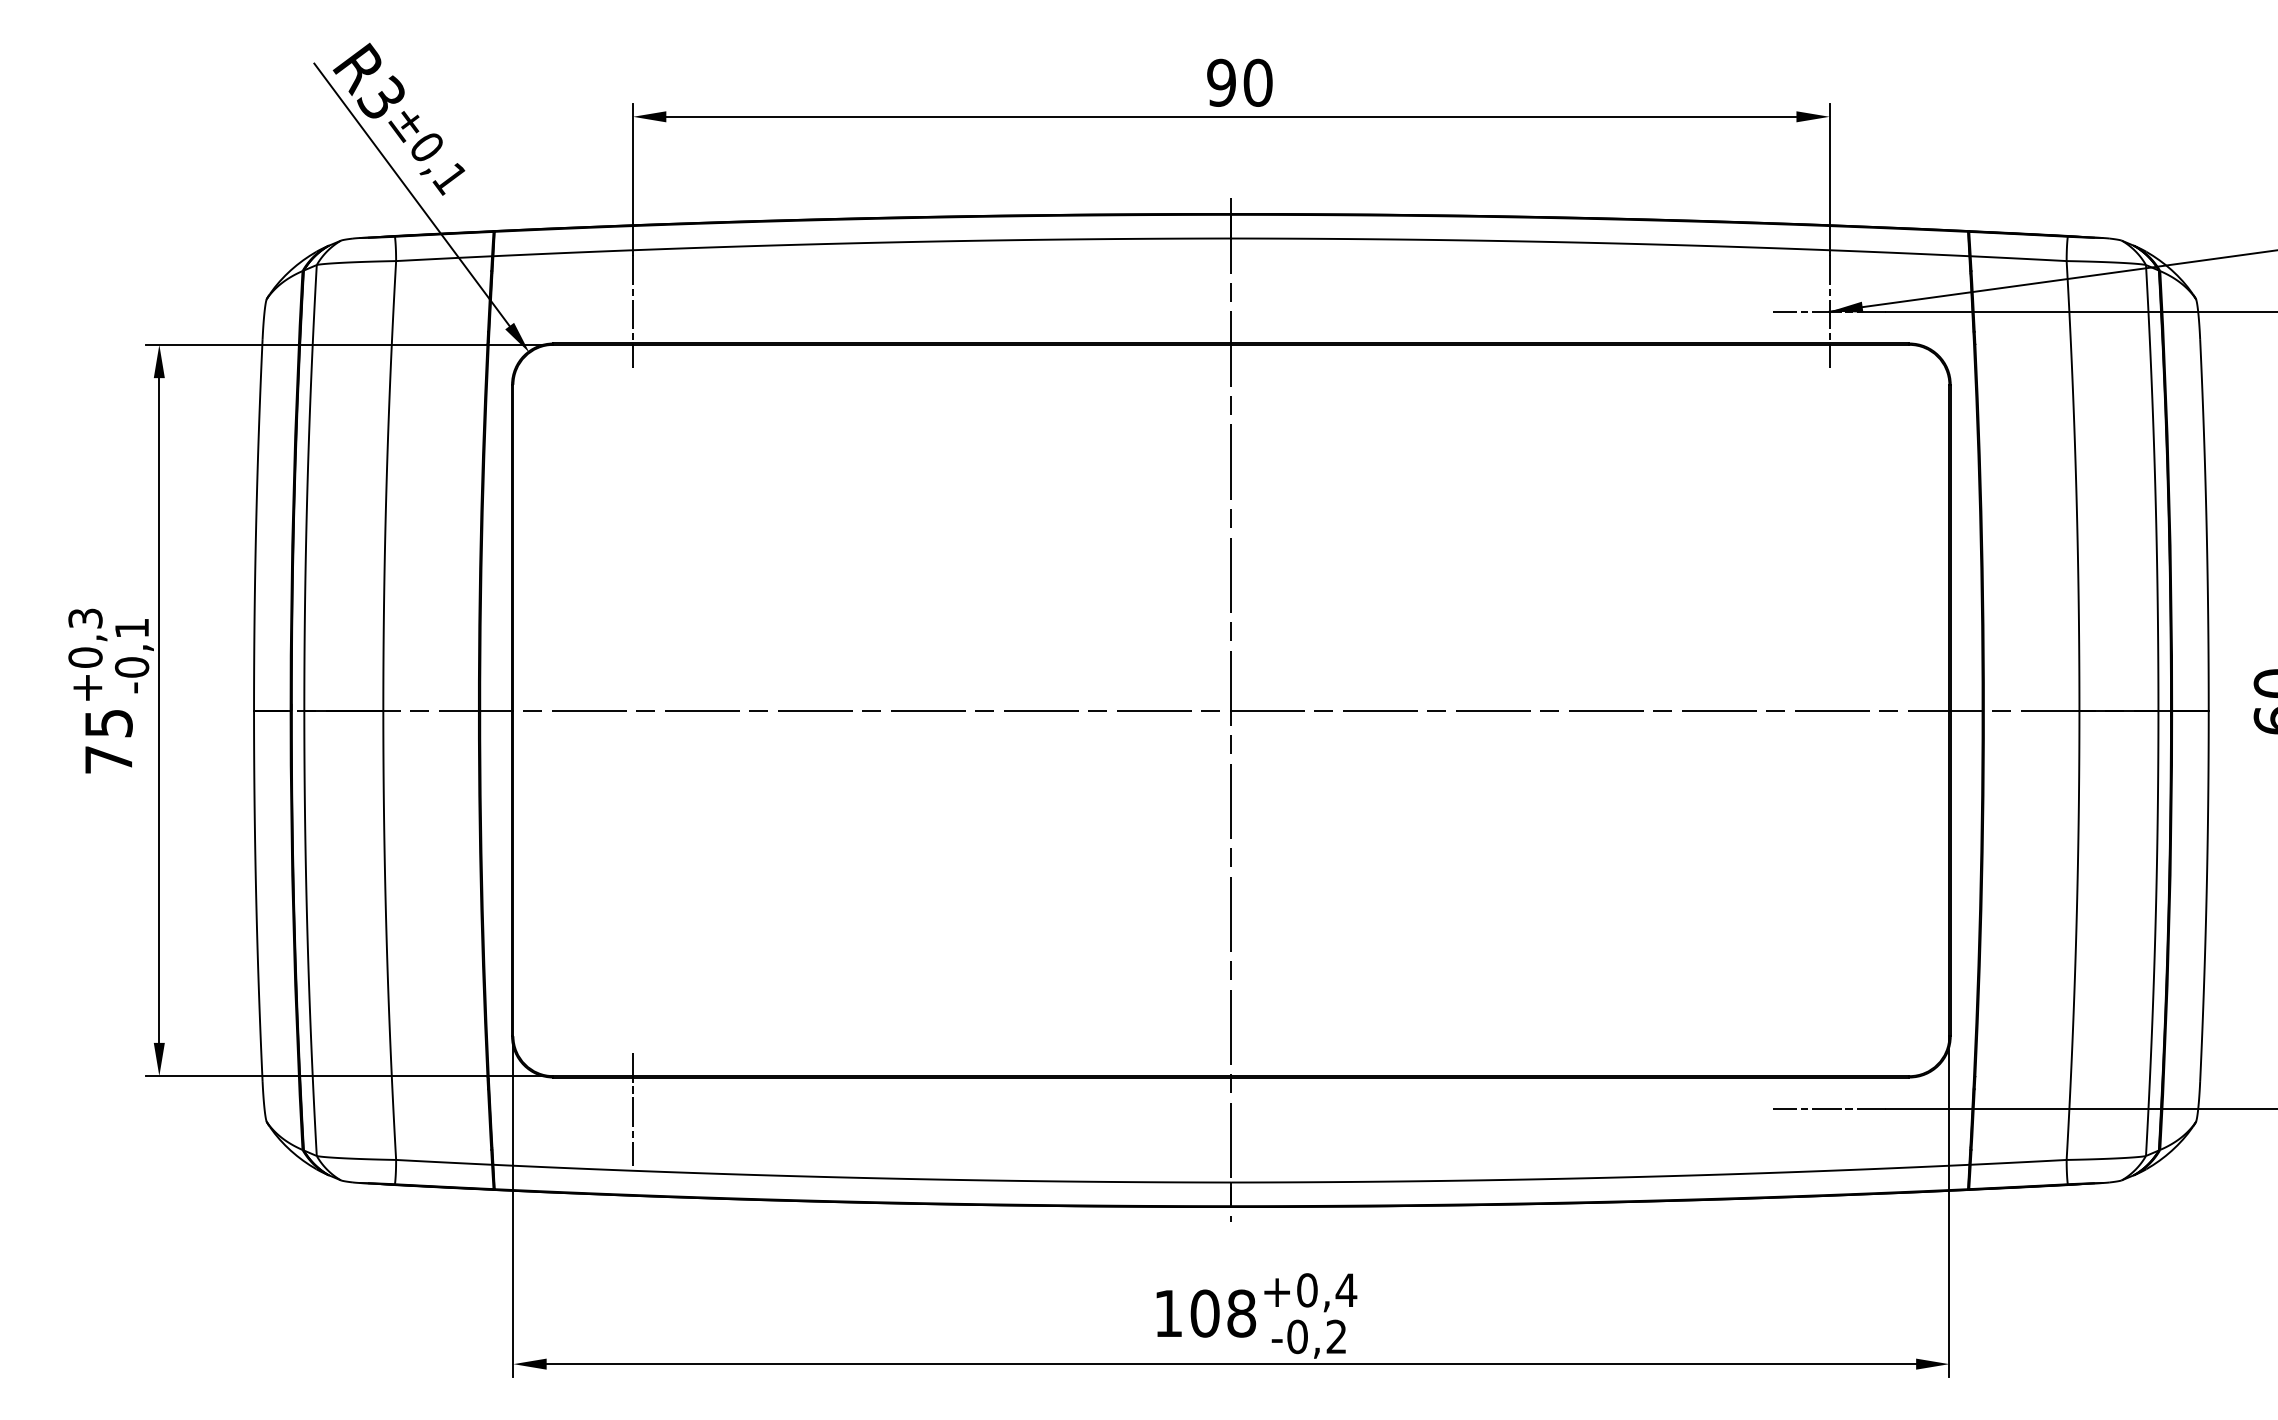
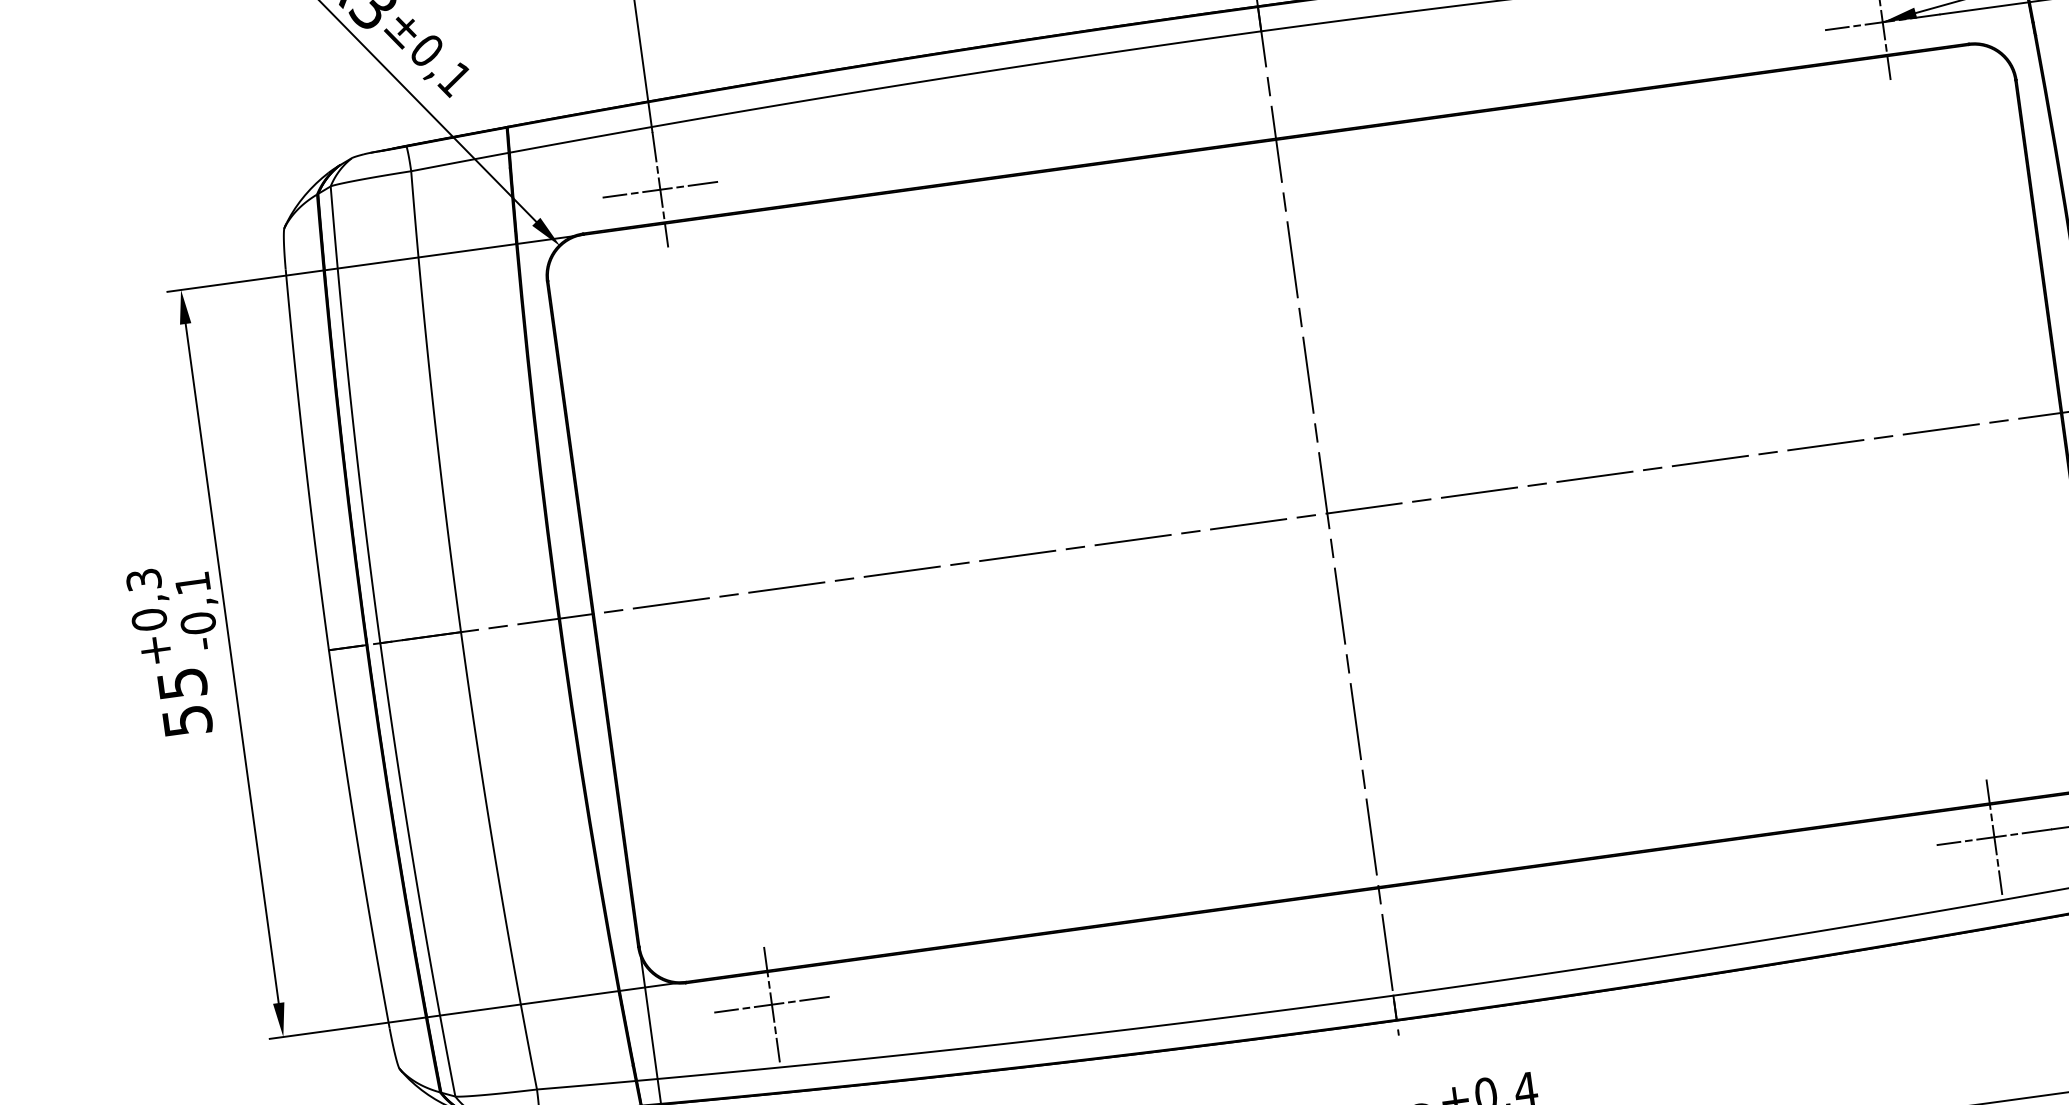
line: (632, 311) -> (659, 189), added
text: (108, 759) -> (187, 720), 75 -> 55
line: (1829, 1108) -> (1994, 836), added
line: (632, 1109) -> (771, 1004), added

